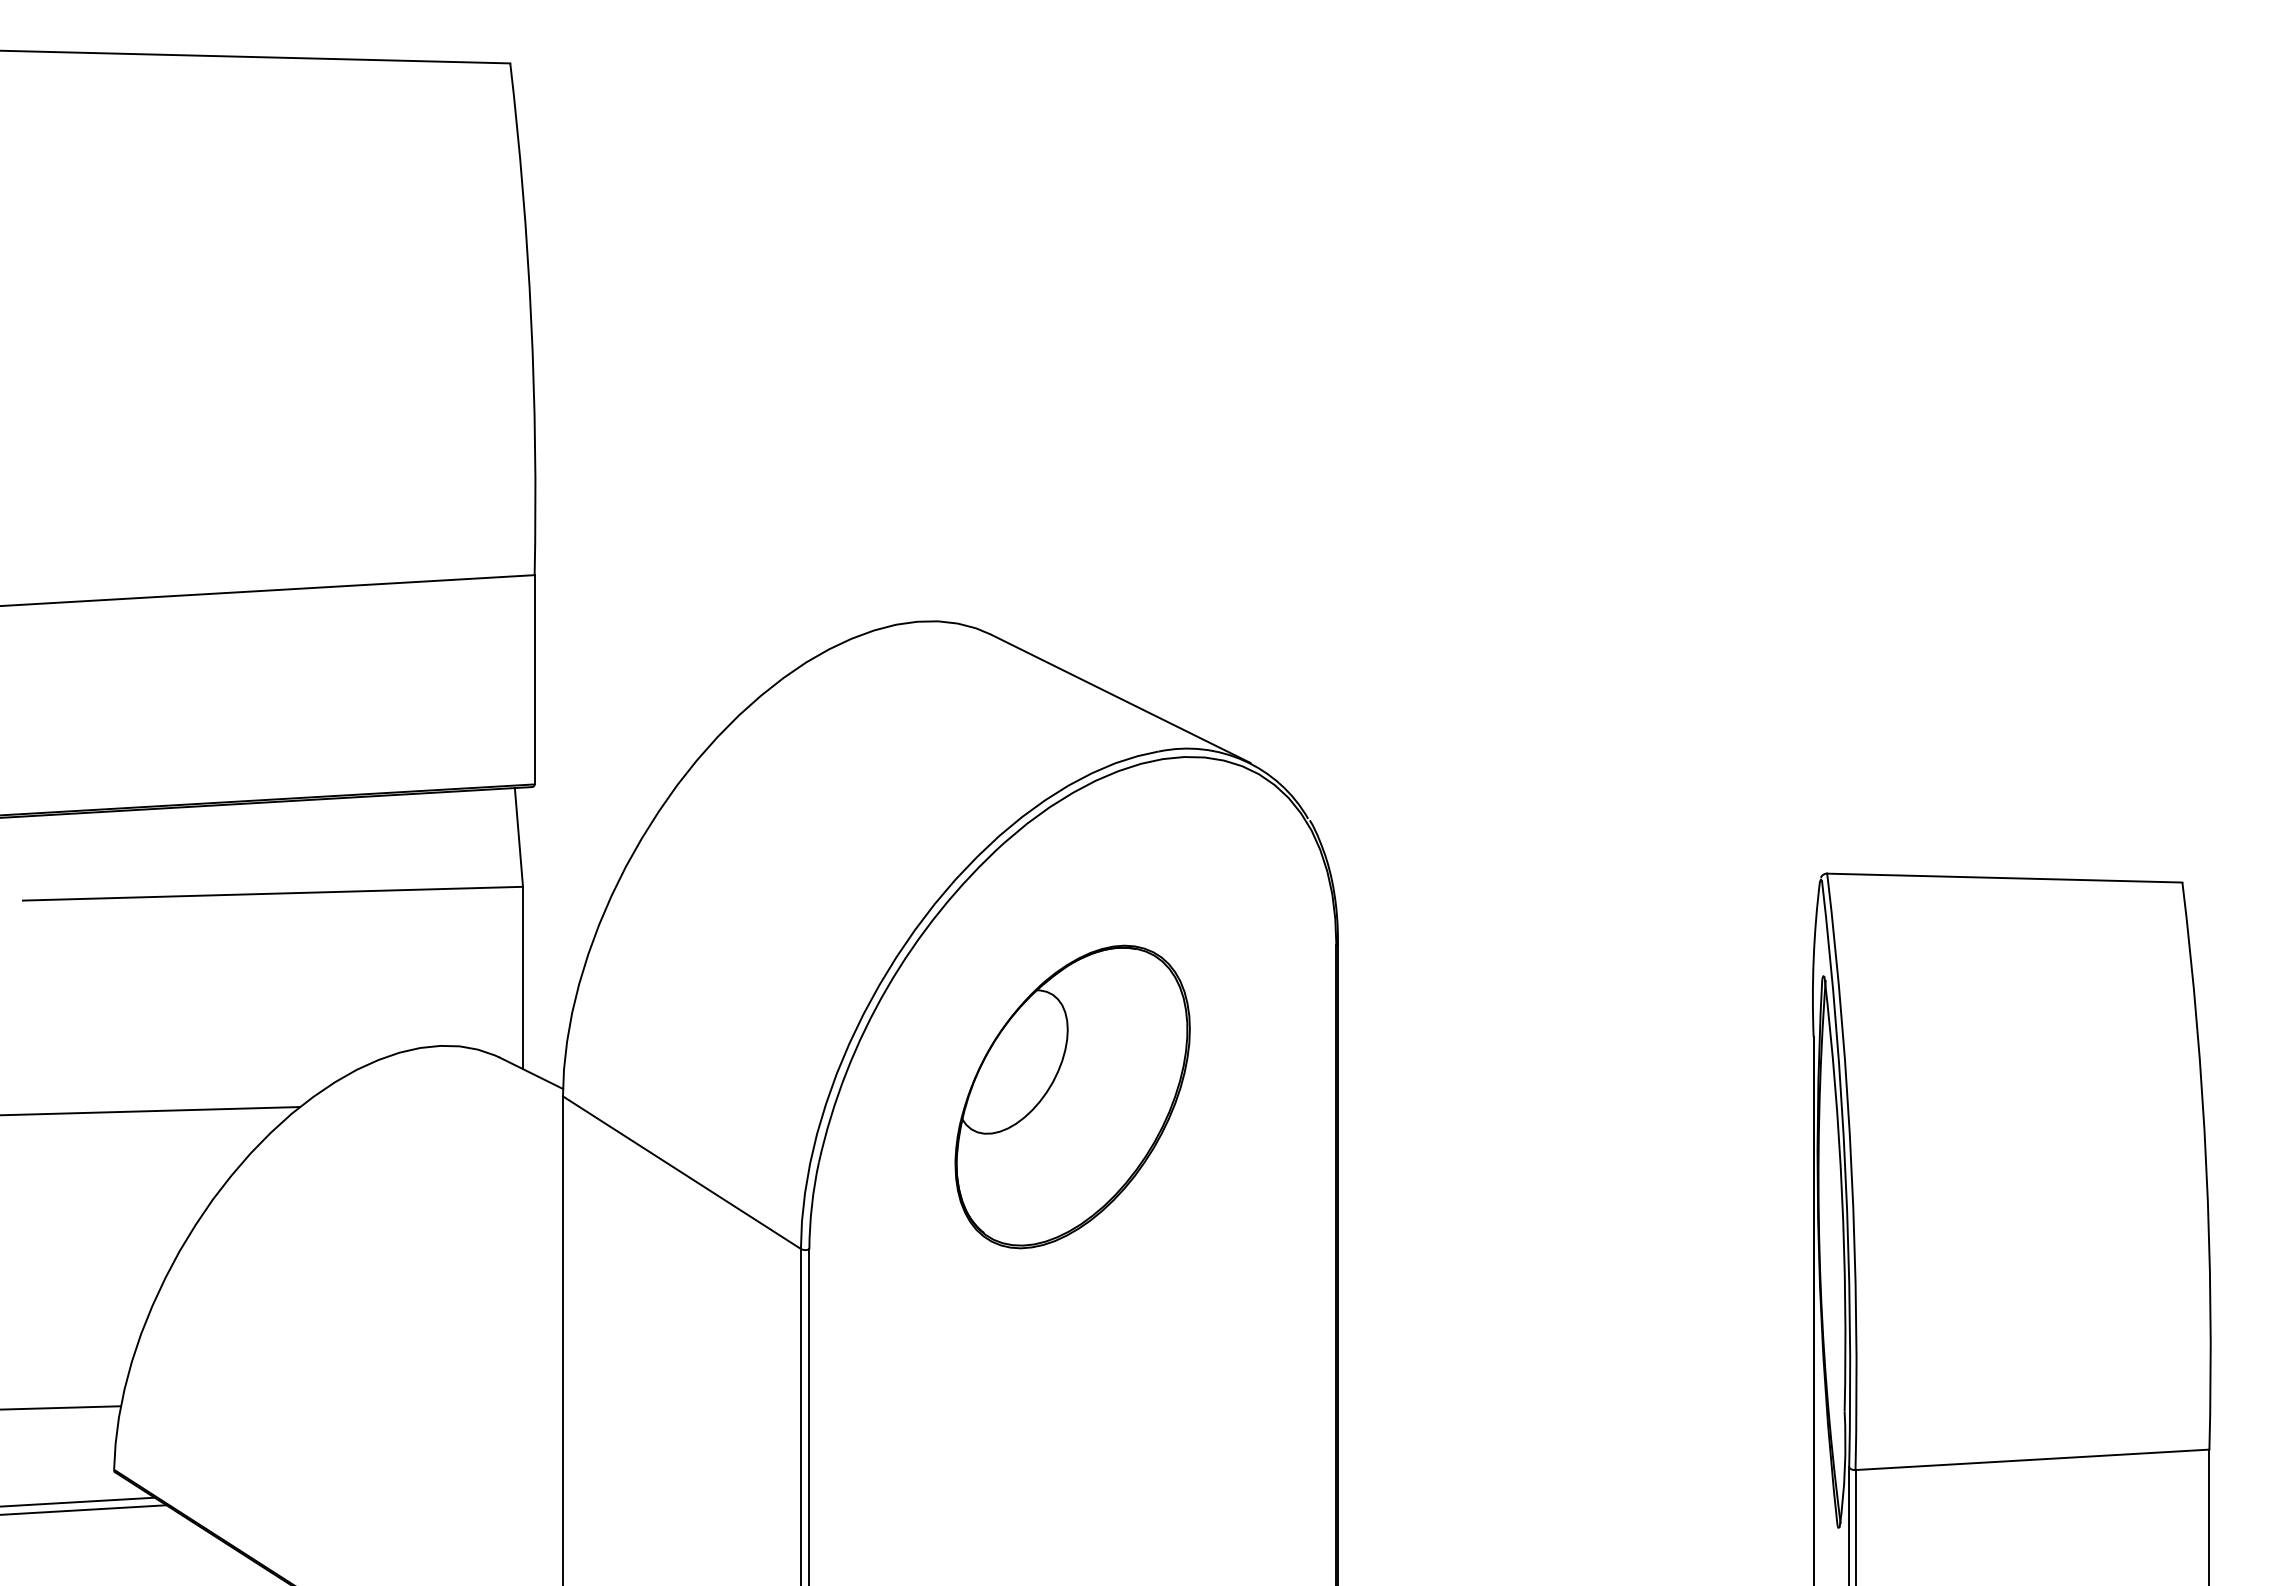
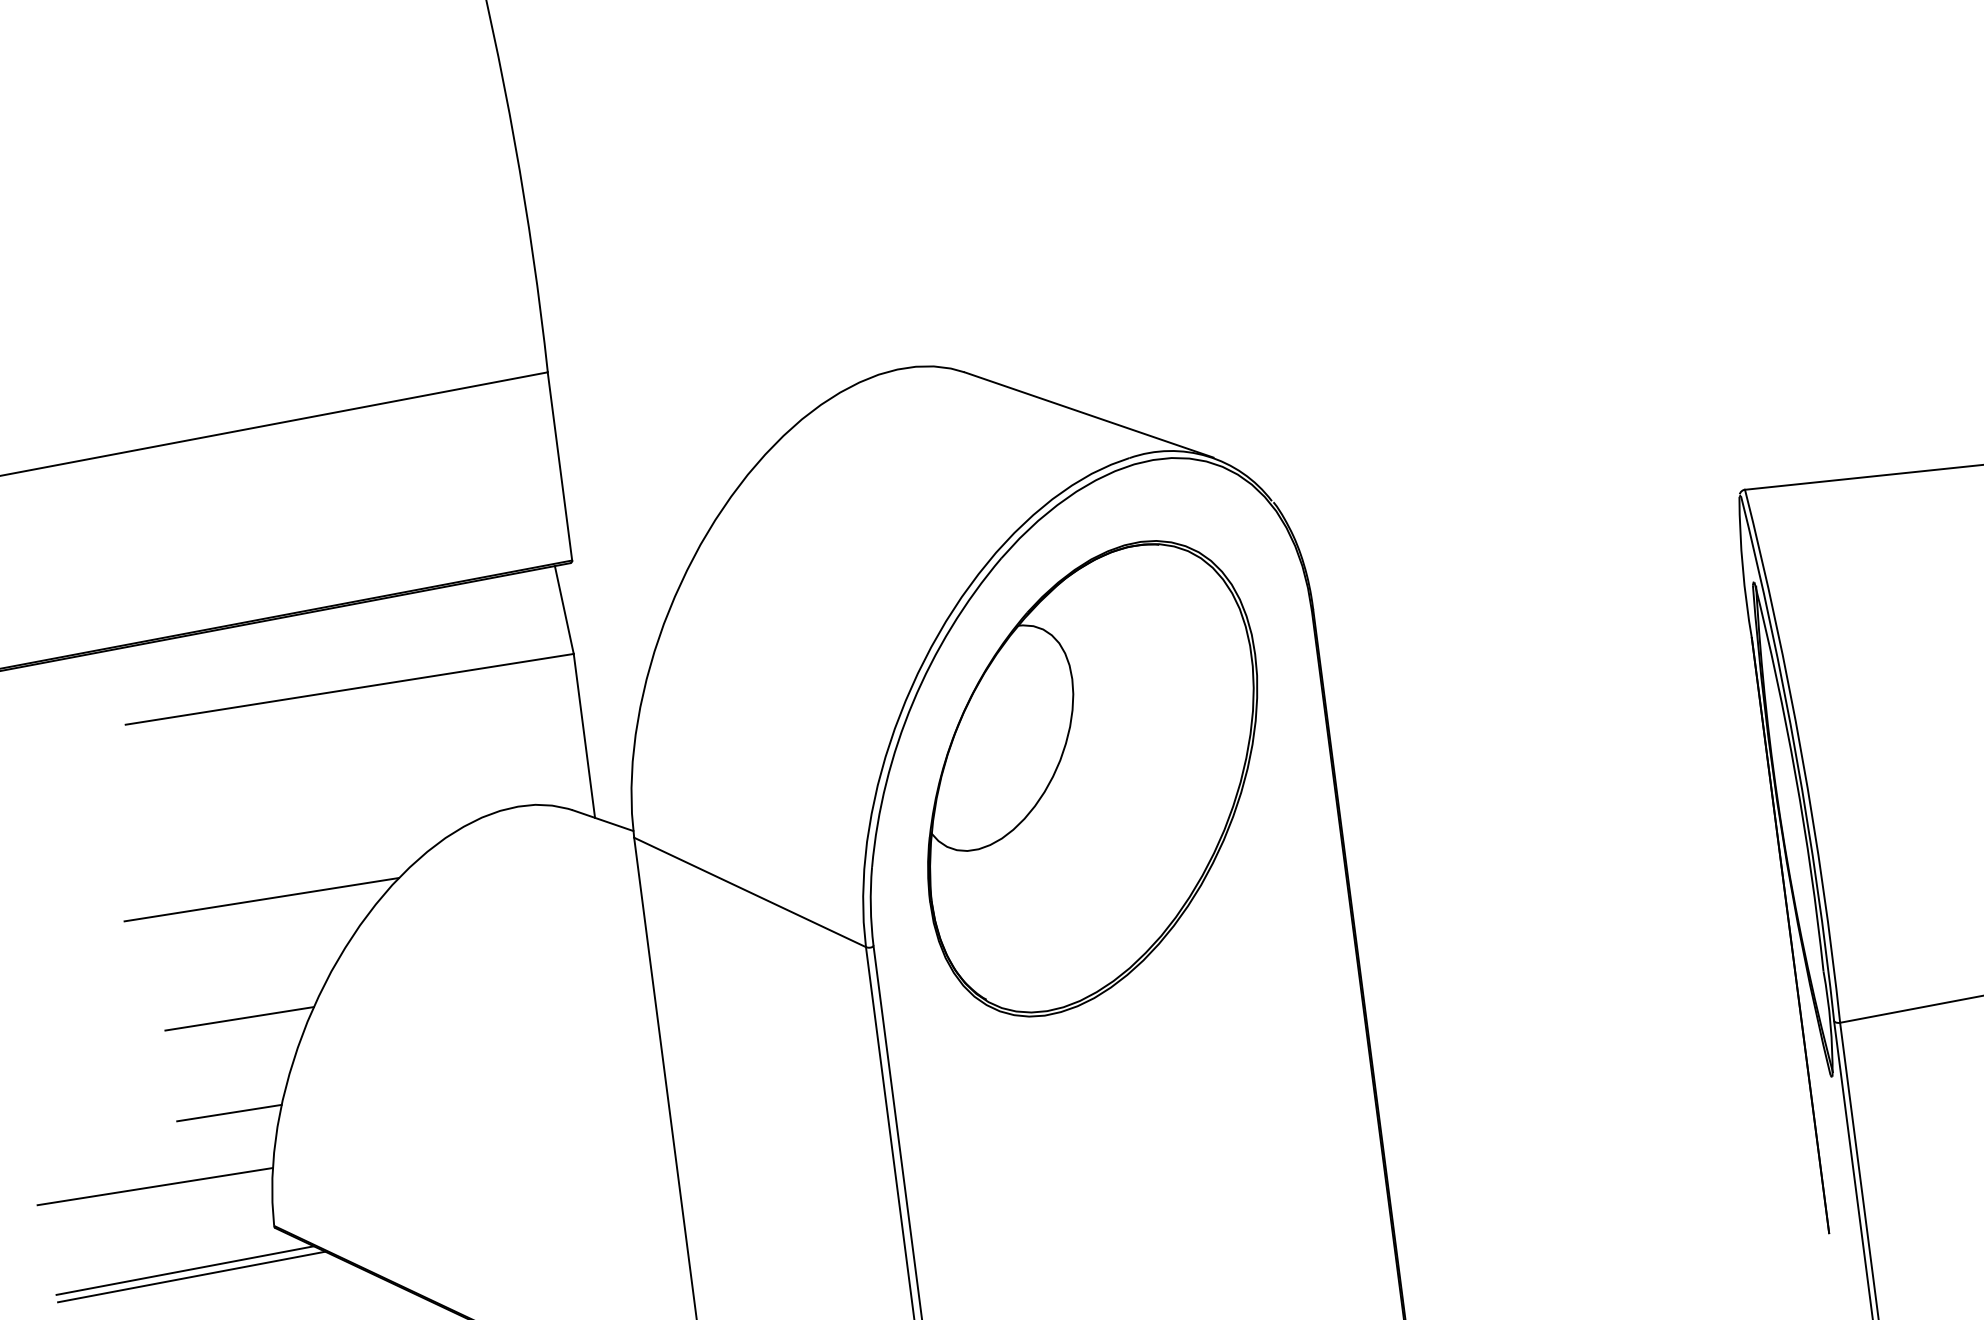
part: (1072, 1096) -> (1092, 778), size x1.67
line: (105, 1238) -> (239, 1018), added
line: (80, 1339) -> (228, 1112), added

